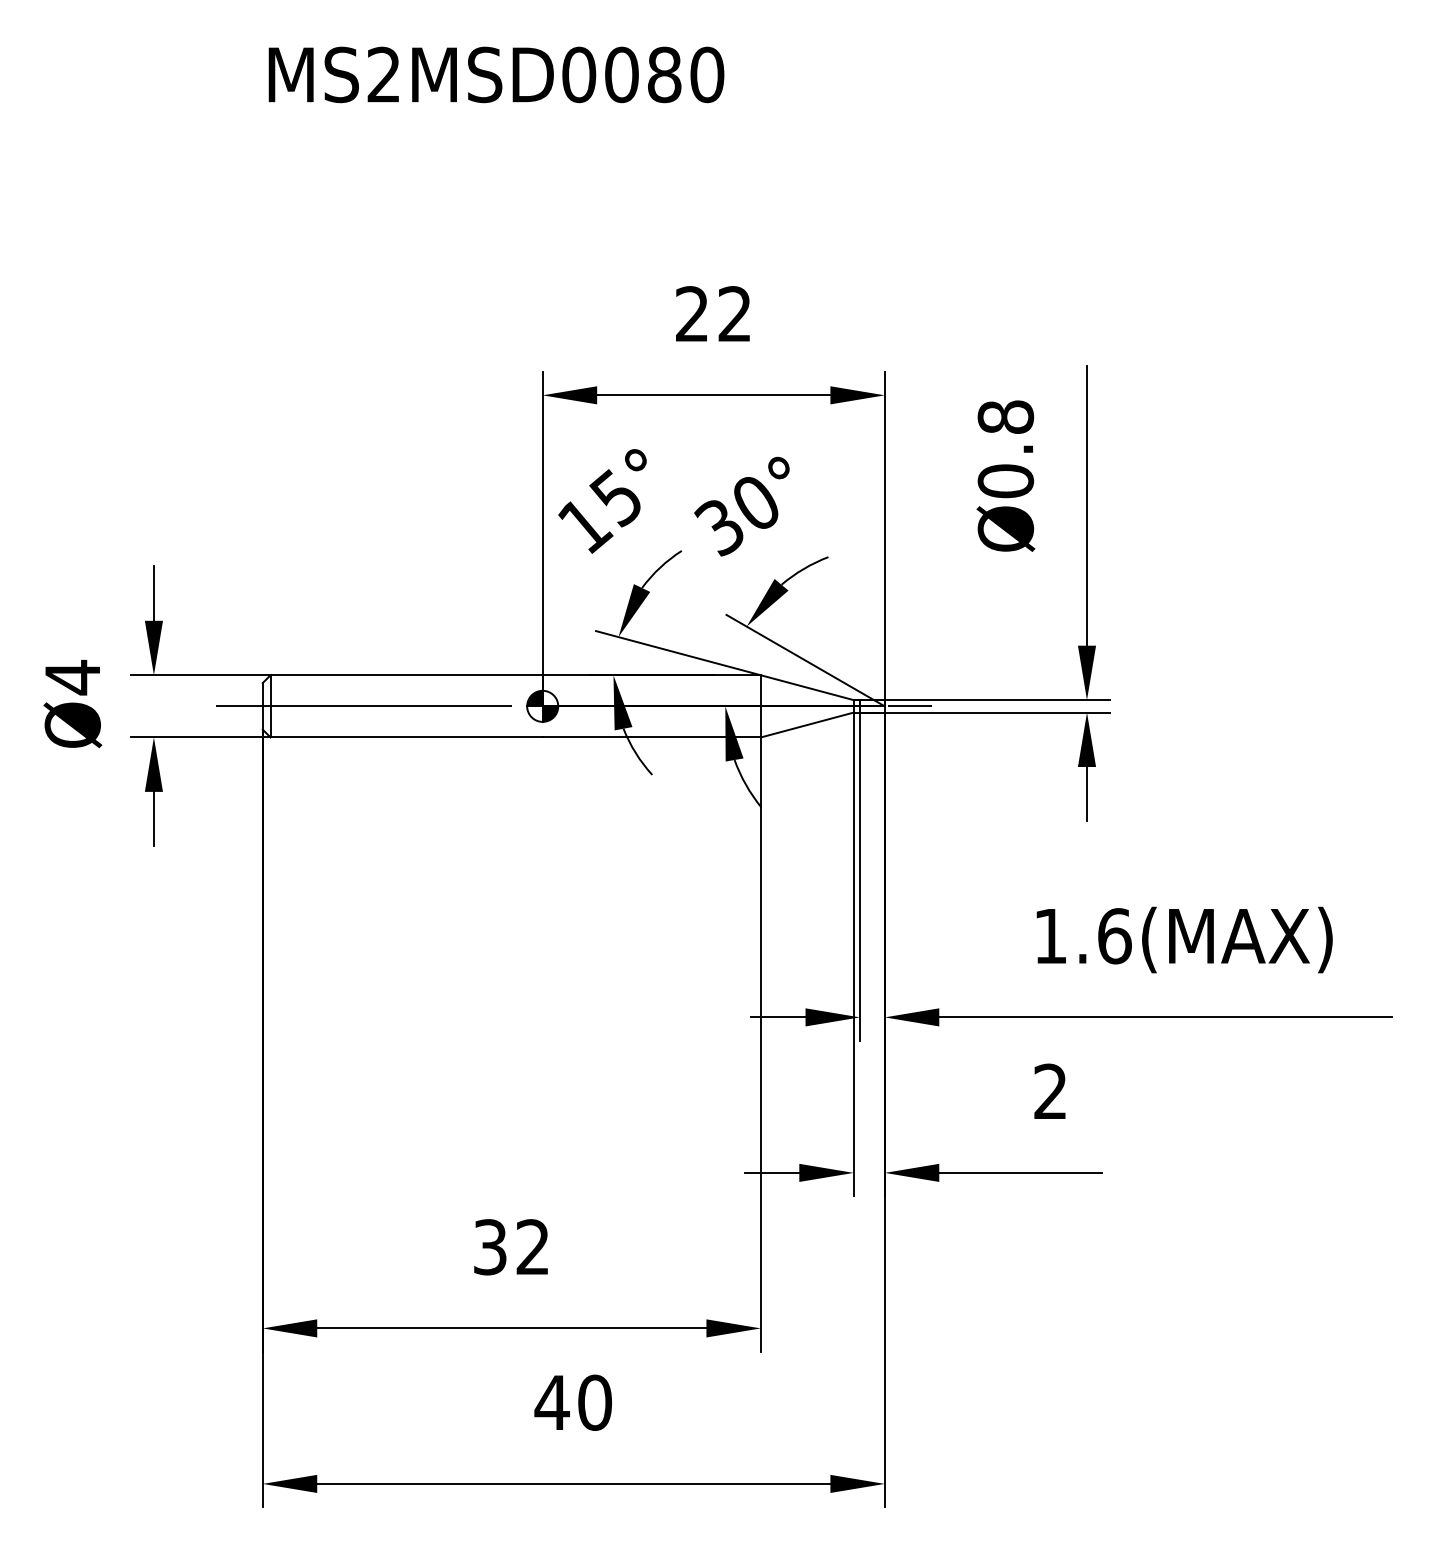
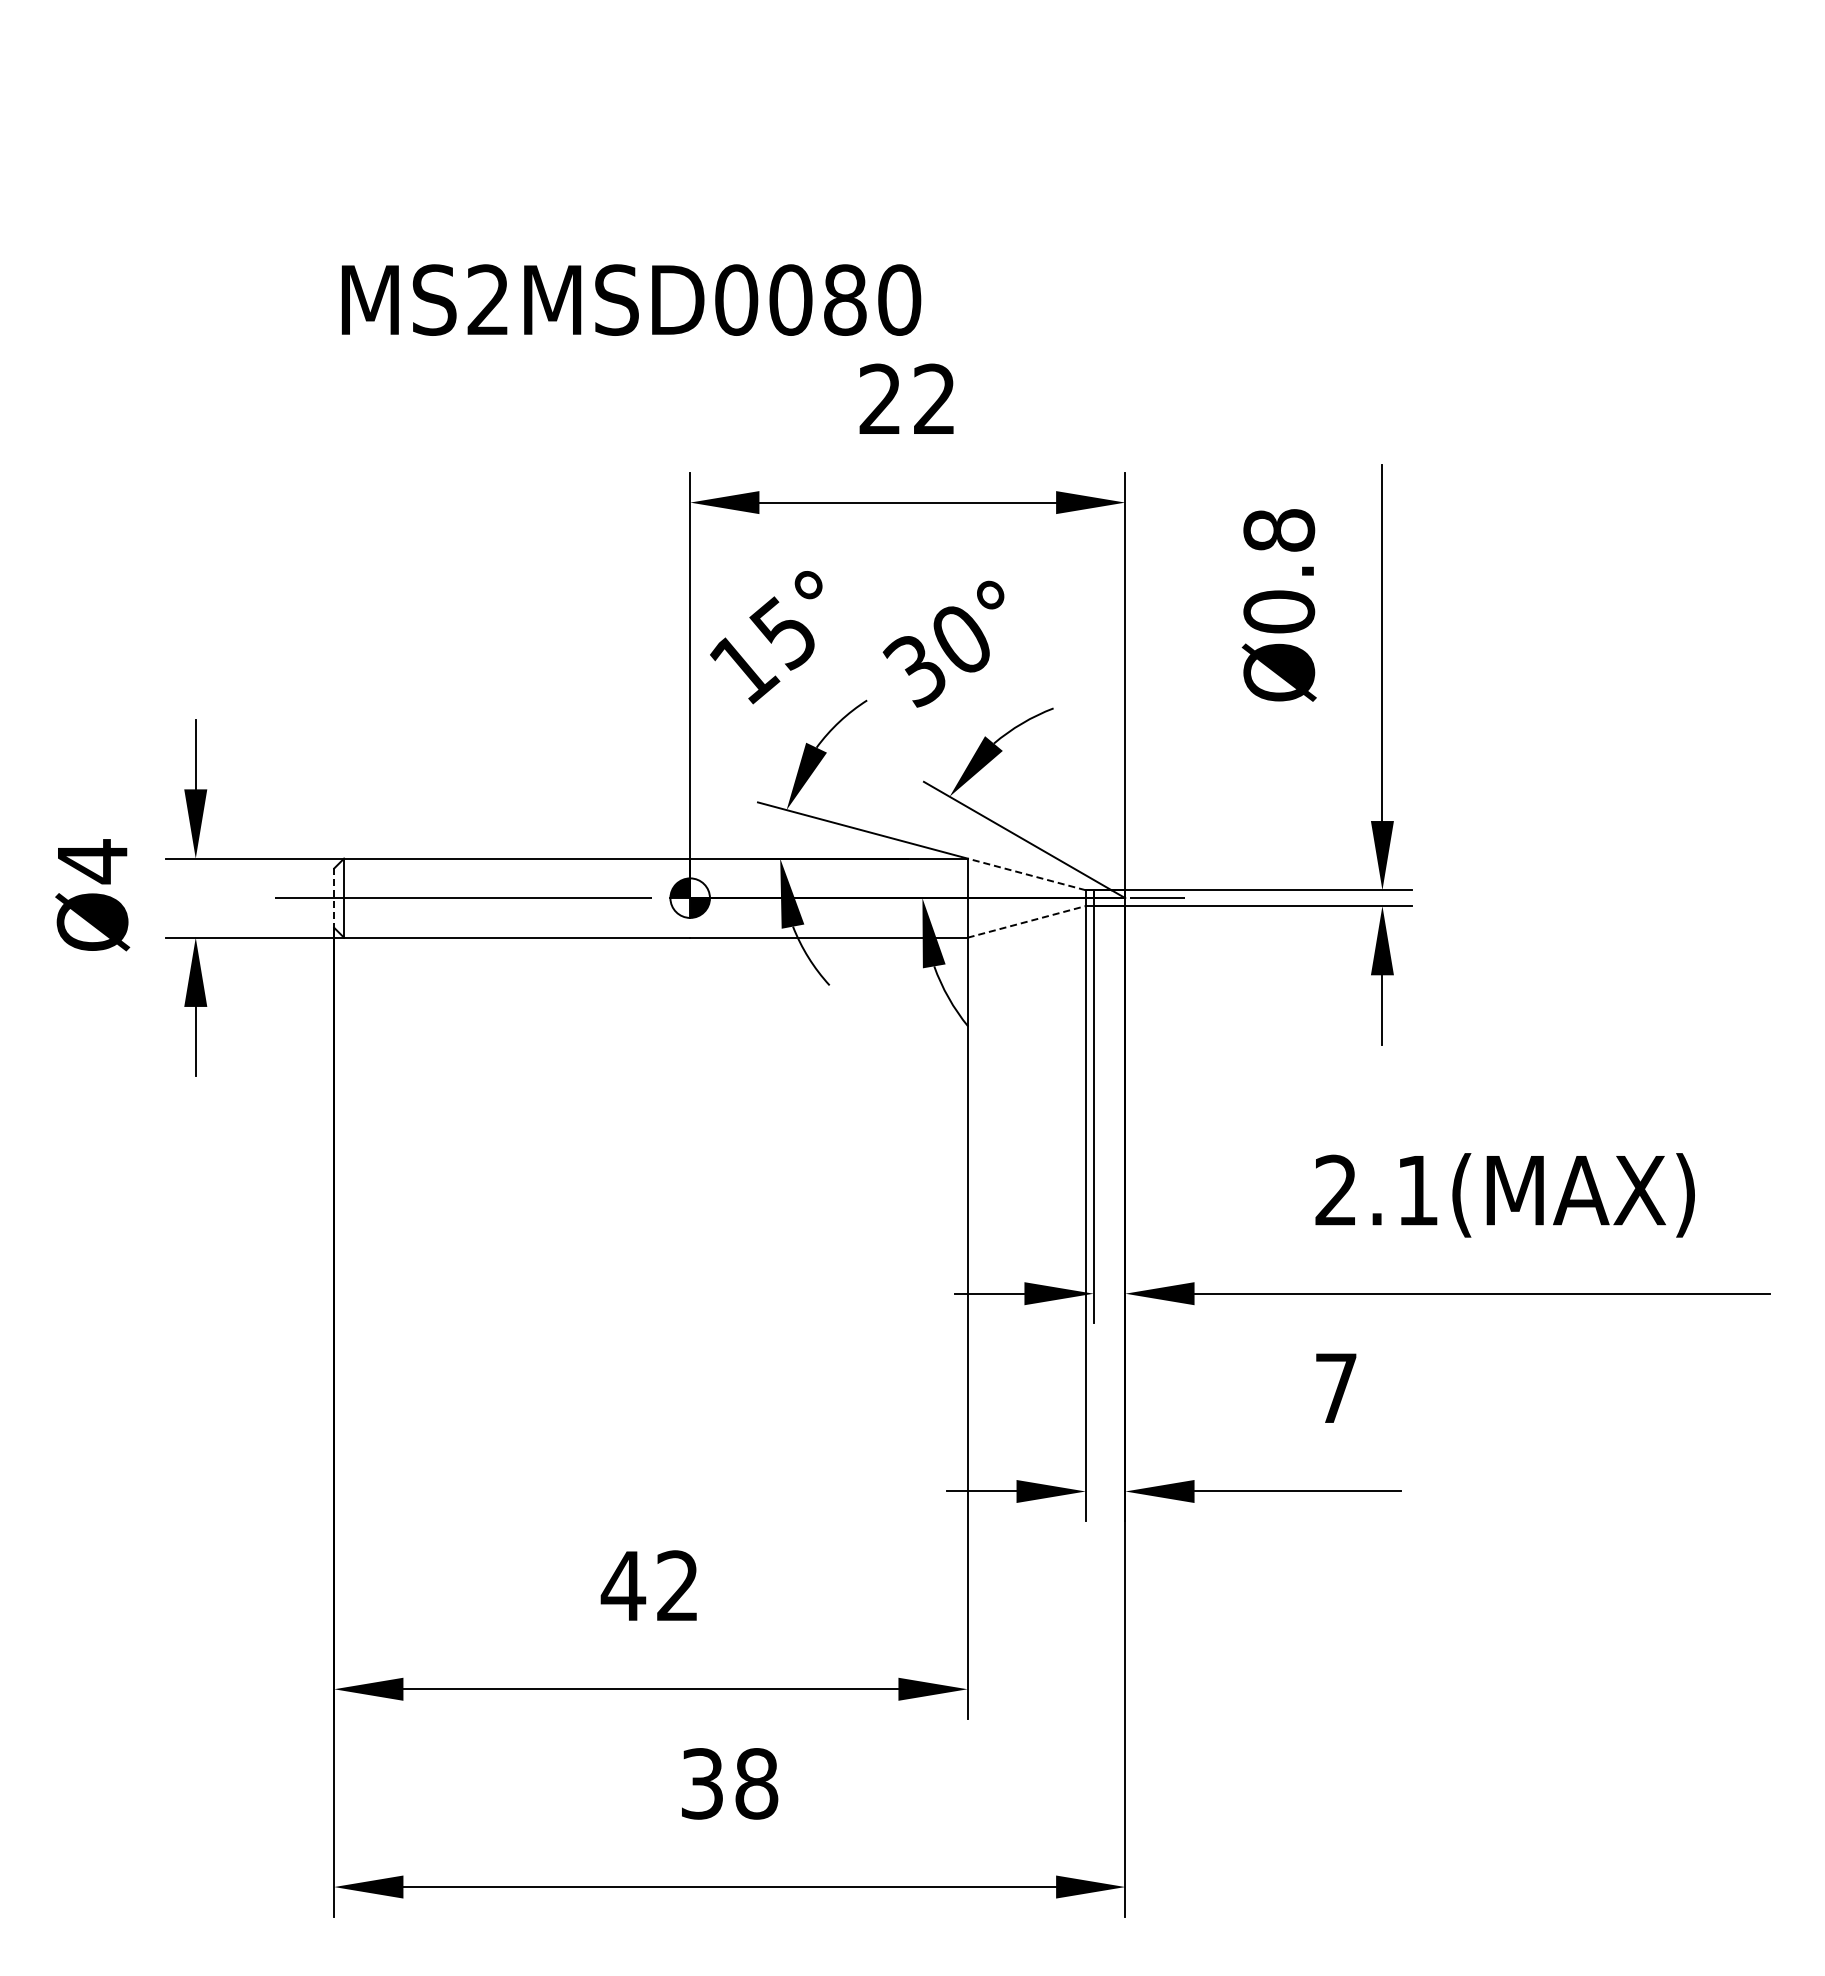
text: (496, 74) -> (631, 299), moved
line: (807, 687) -> (1026, 874), solid -> dashed
line: (263, 706) -> (334, 898), solid -> dashed
line: (807, 724) -> (1027, 921), solid -> dashed
text: (1083, 936) -> (1377, 1190), 1.6(MAX) -> 2.1(MAX)
text: (1050, 1091) -> (1335, 1387), 2 -> 7
text: (490, 1246) -> (623, 1585), 32 -> 42
text: (572, 1402) -> (728, 1783), 40 -> 38

